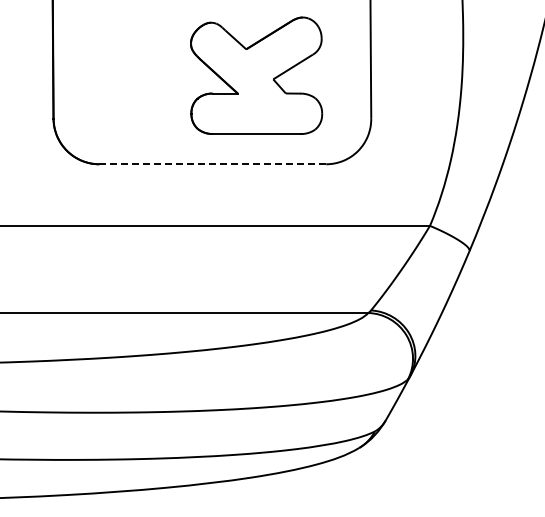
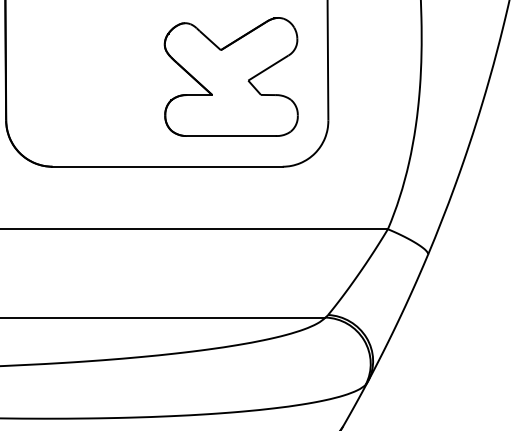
part: (256, 75) -> (231, 76), moved
line: (212, 164) -> (167, 166), dashed -> solid

